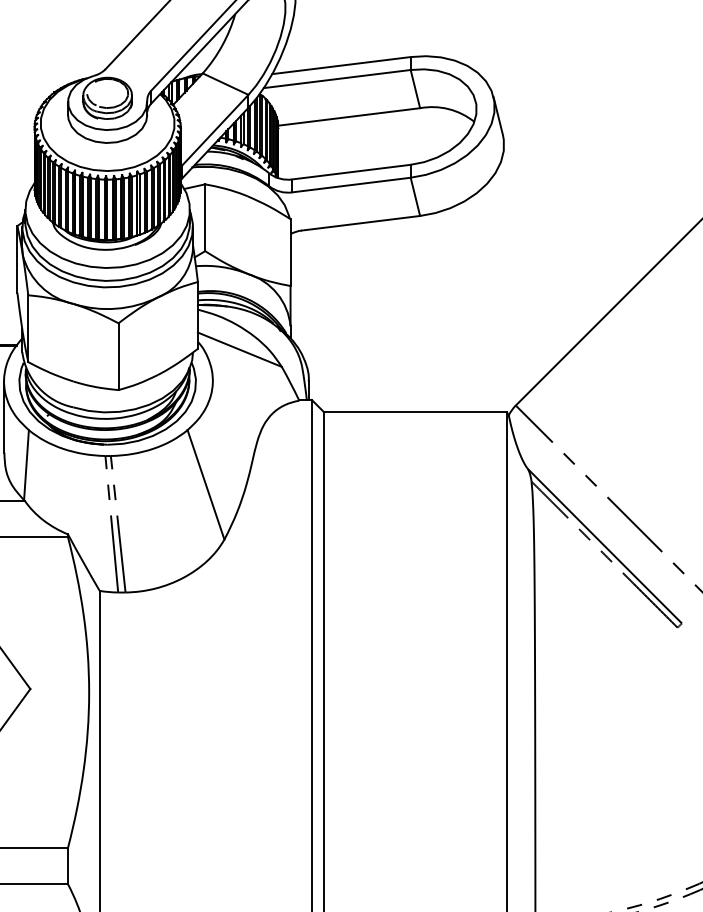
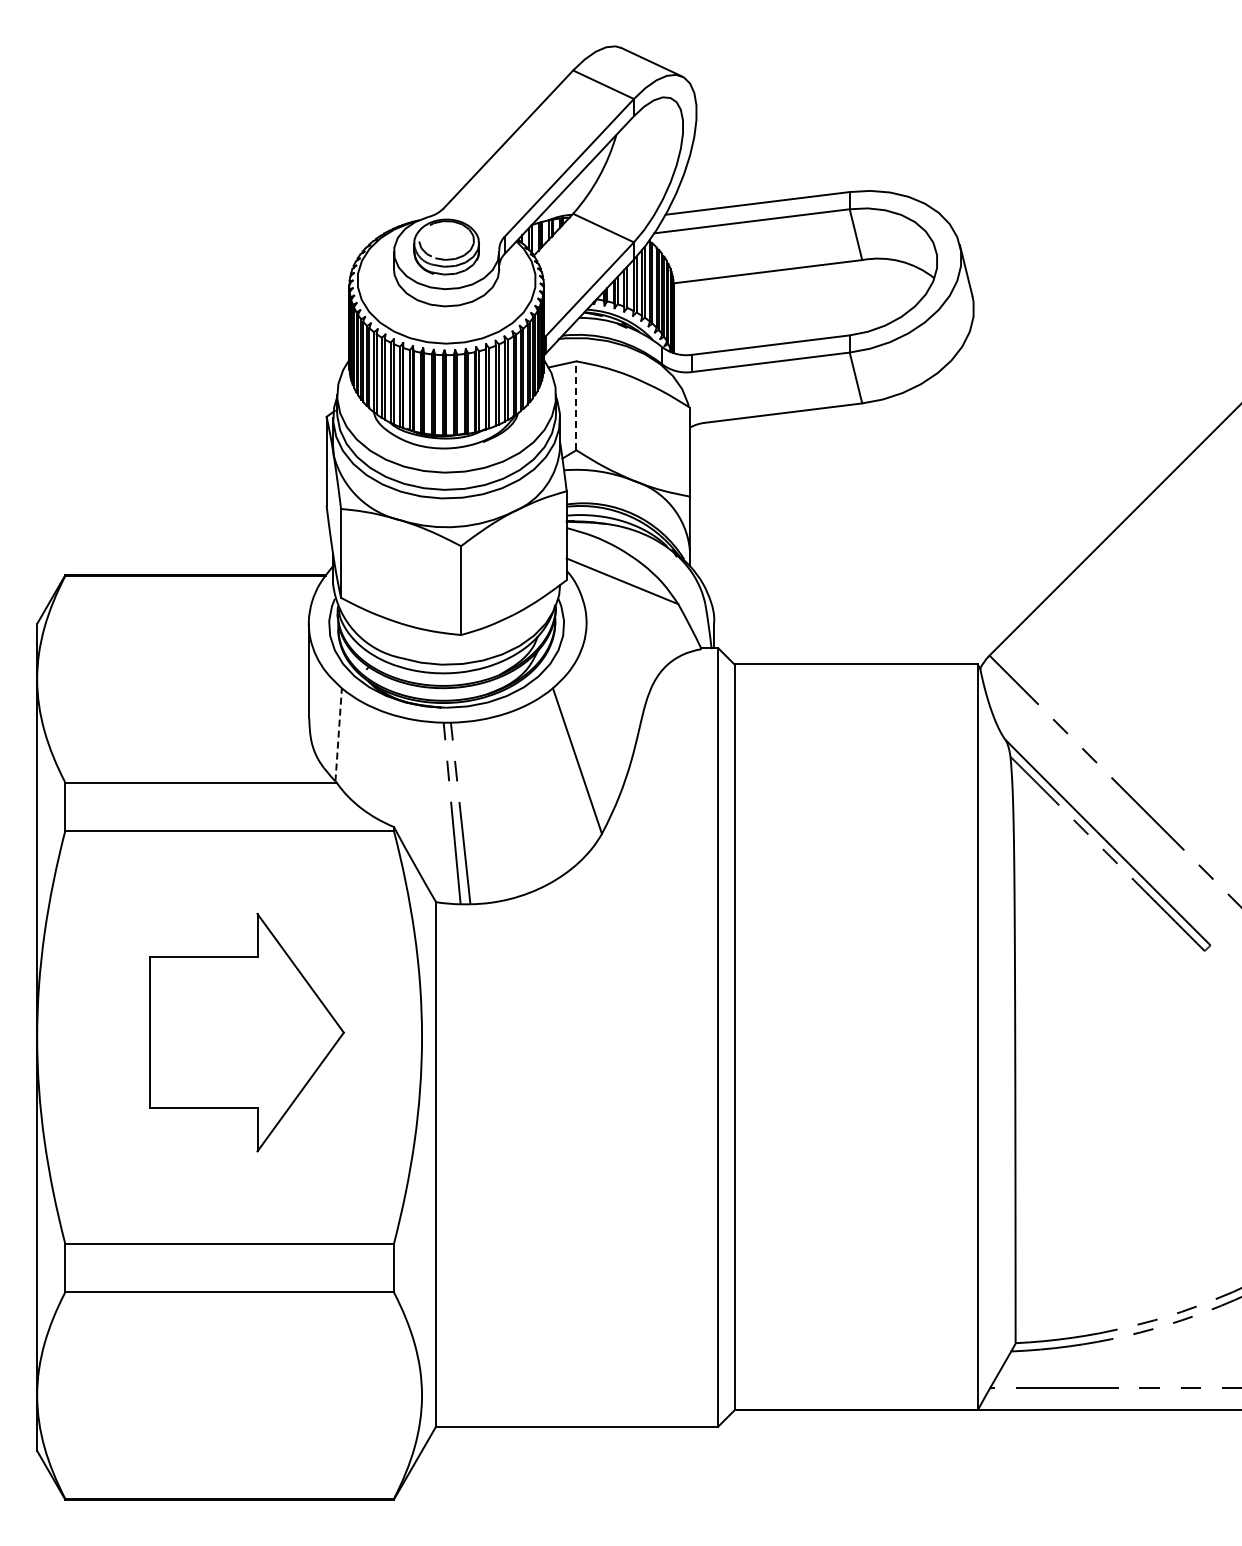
line: (205, 217) -> (576, 405), solid -> dashed
line: (26, 464) -> (338, 734), solid -> dashed

